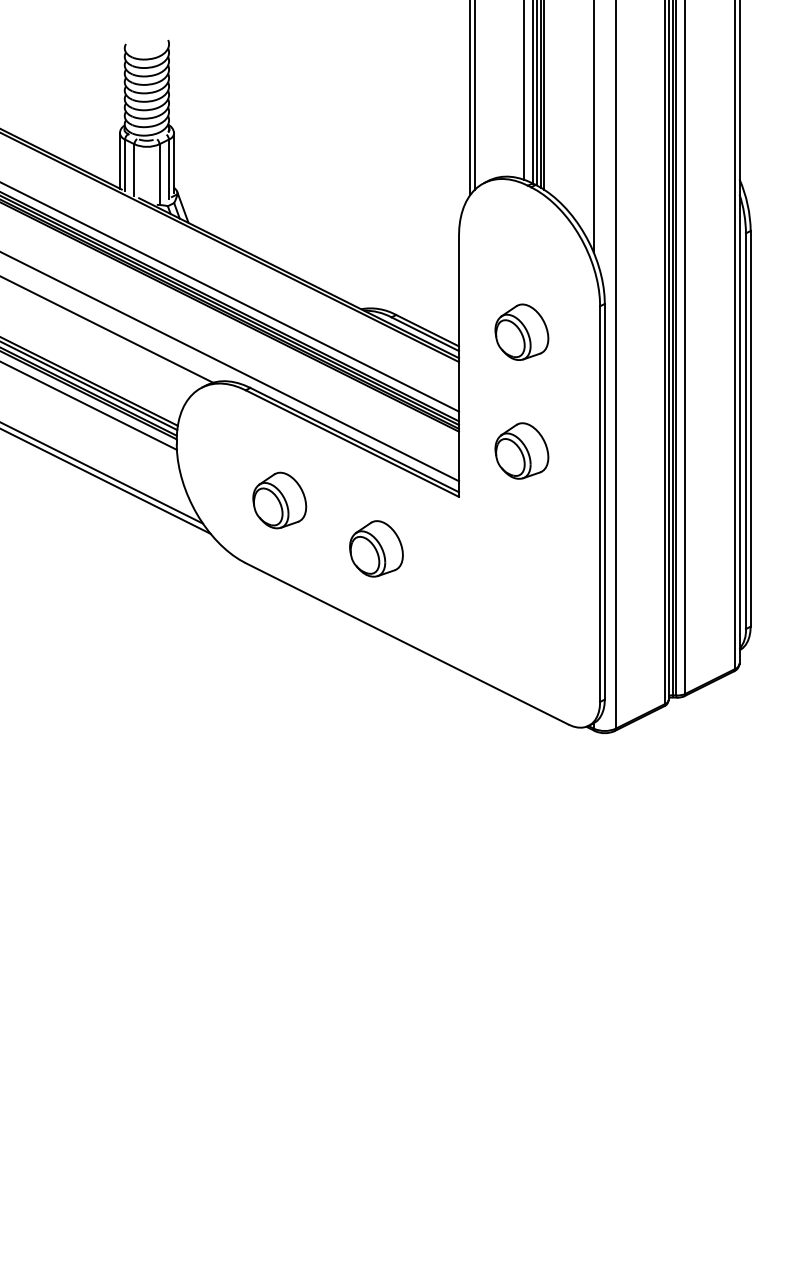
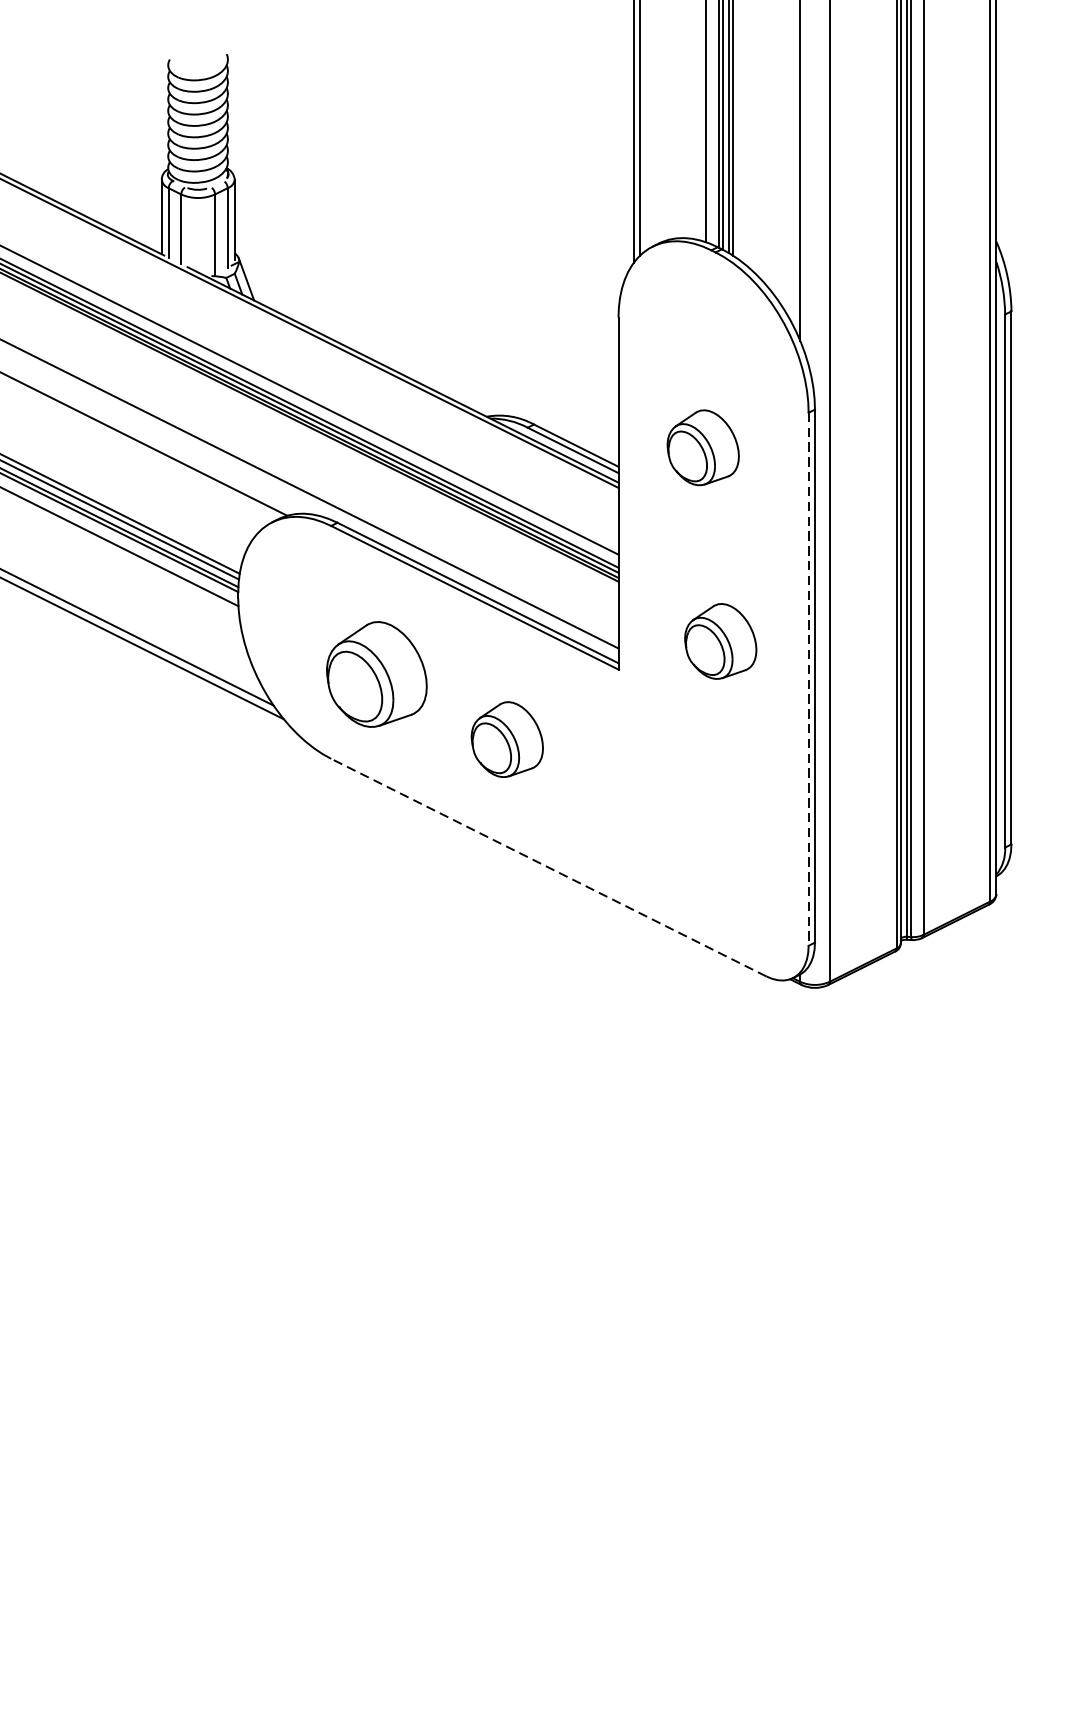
part: (521, 450) -> (720, 640), moved
part: (279, 500) -> (376, 674), size x1.4
line: (600, 504) -> (809, 679), solid -> dashed
line: (407, 643) -> (549, 867), solid -> dashed

